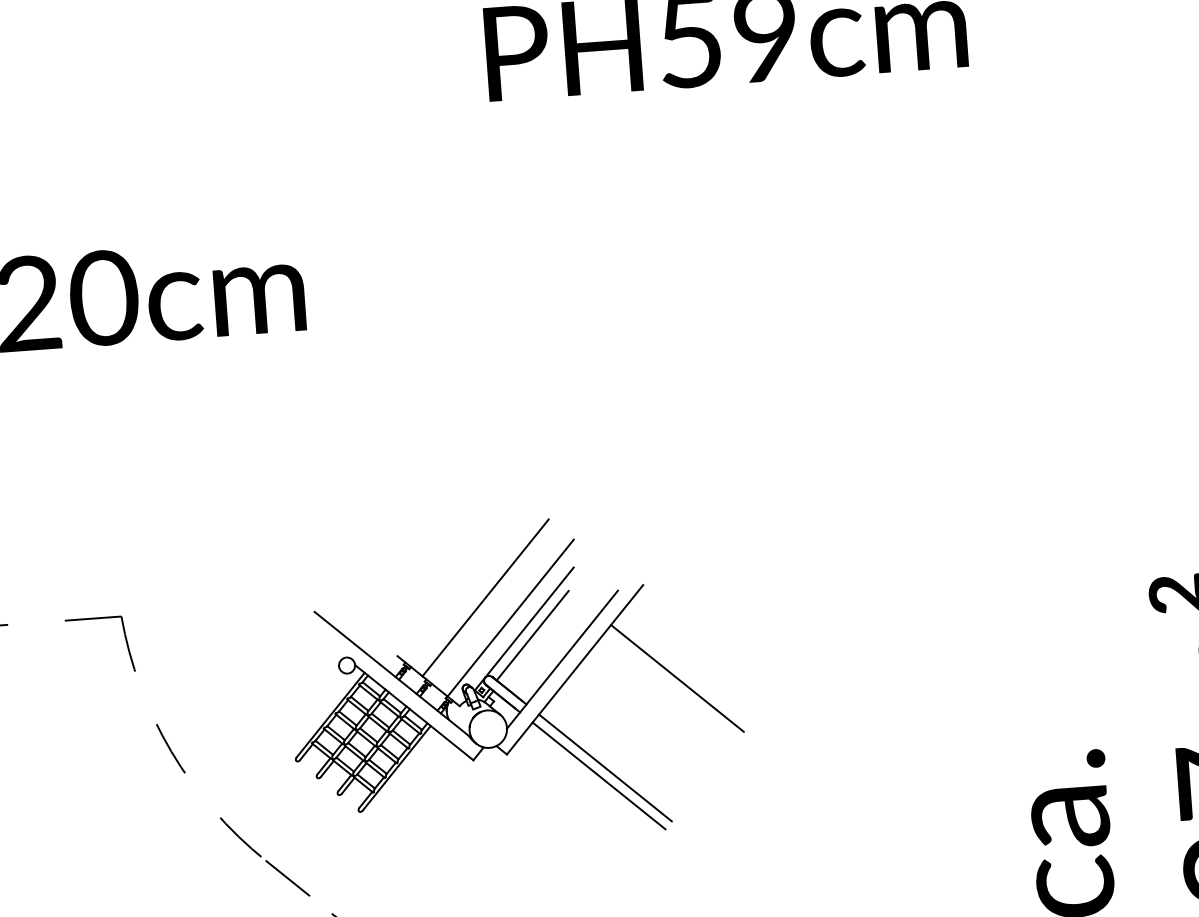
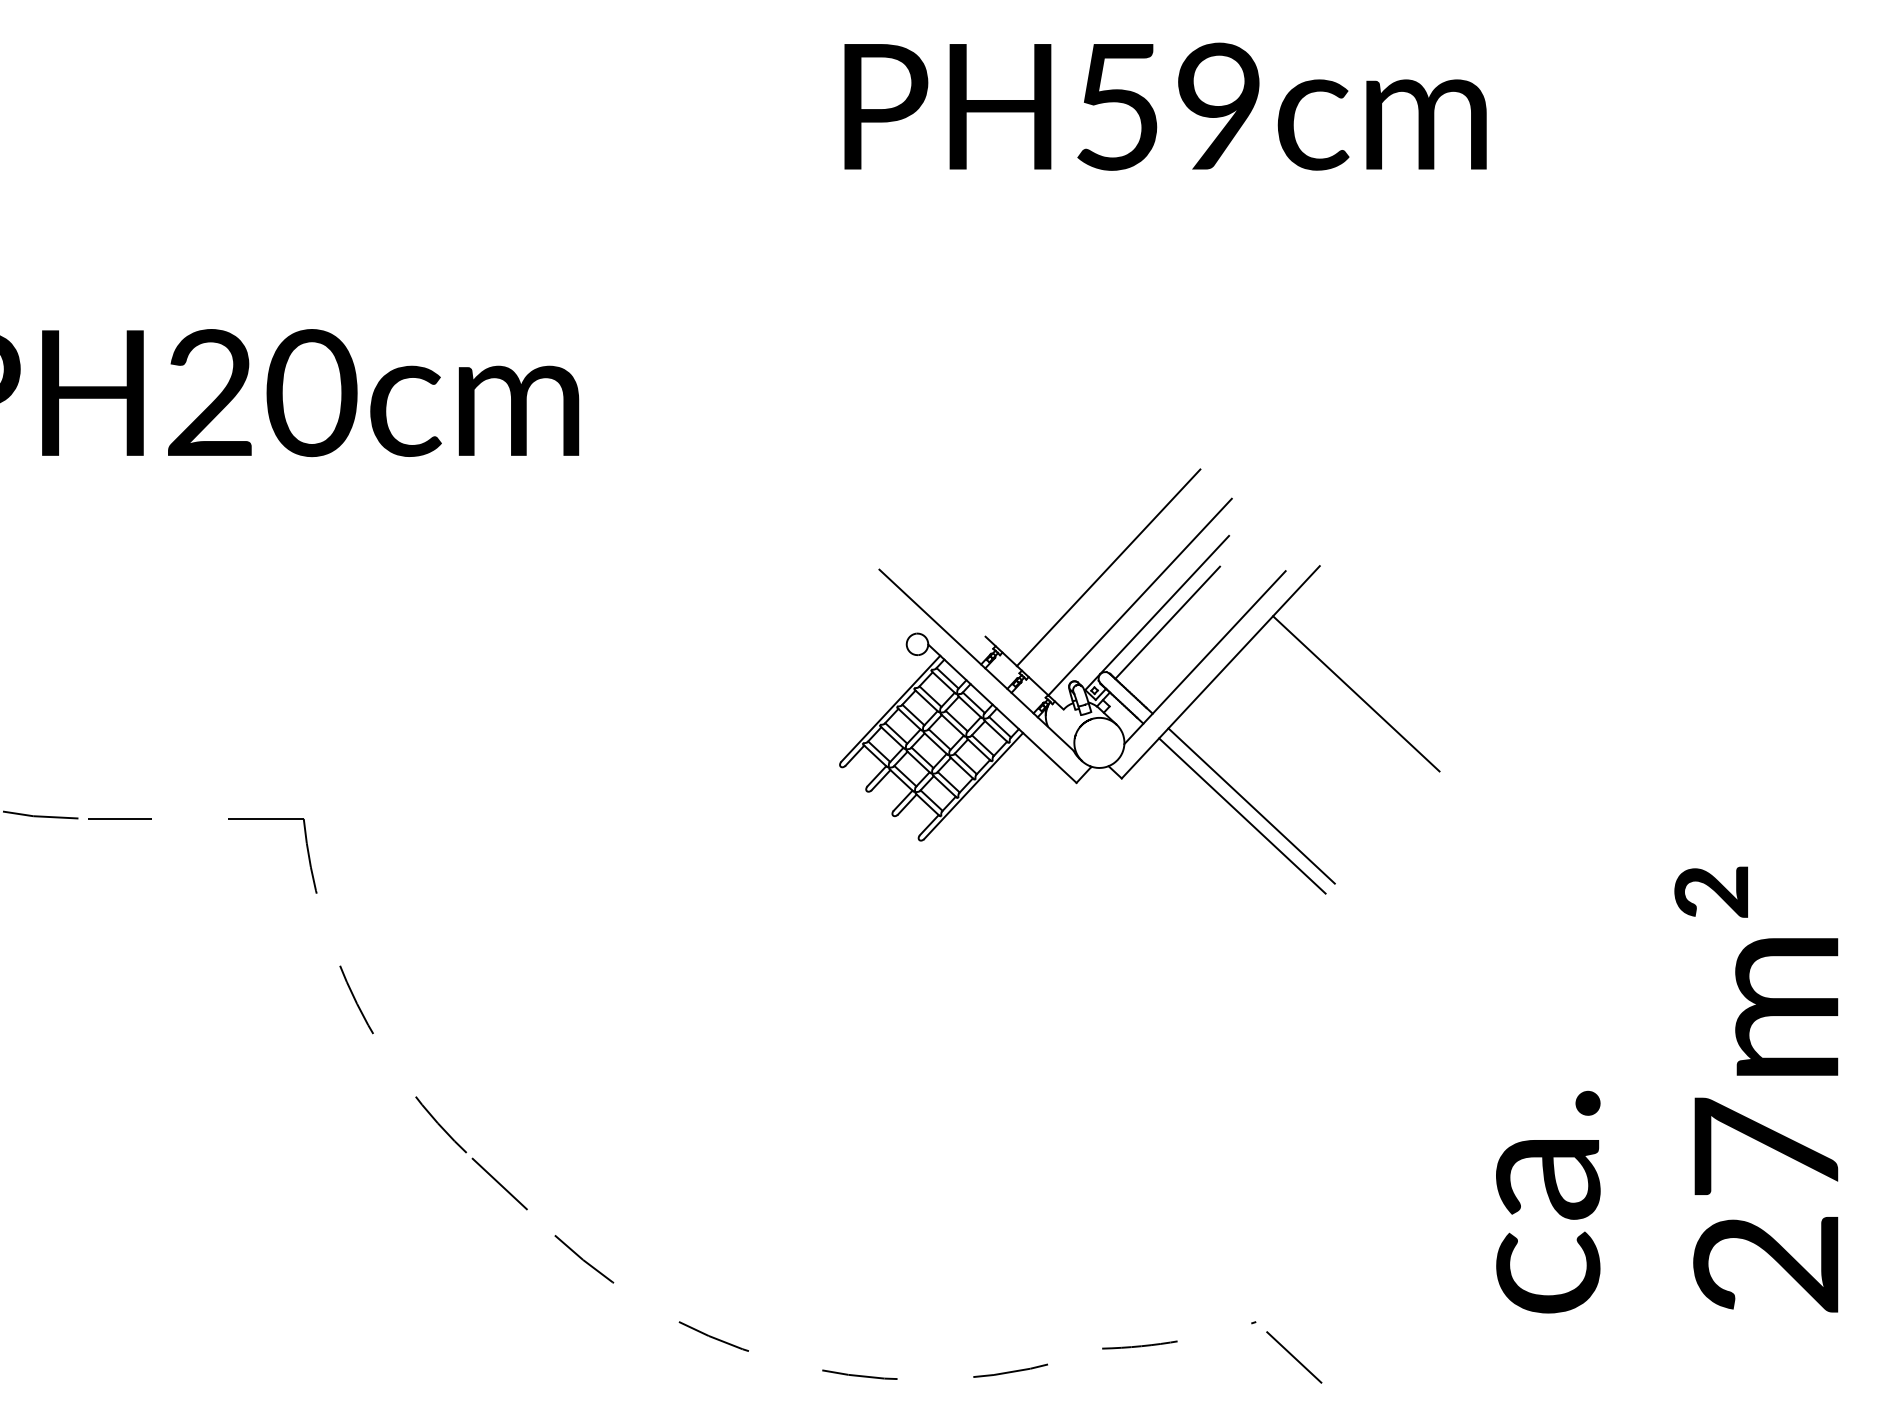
part: (507, 688) -> (1129, 690), moved

